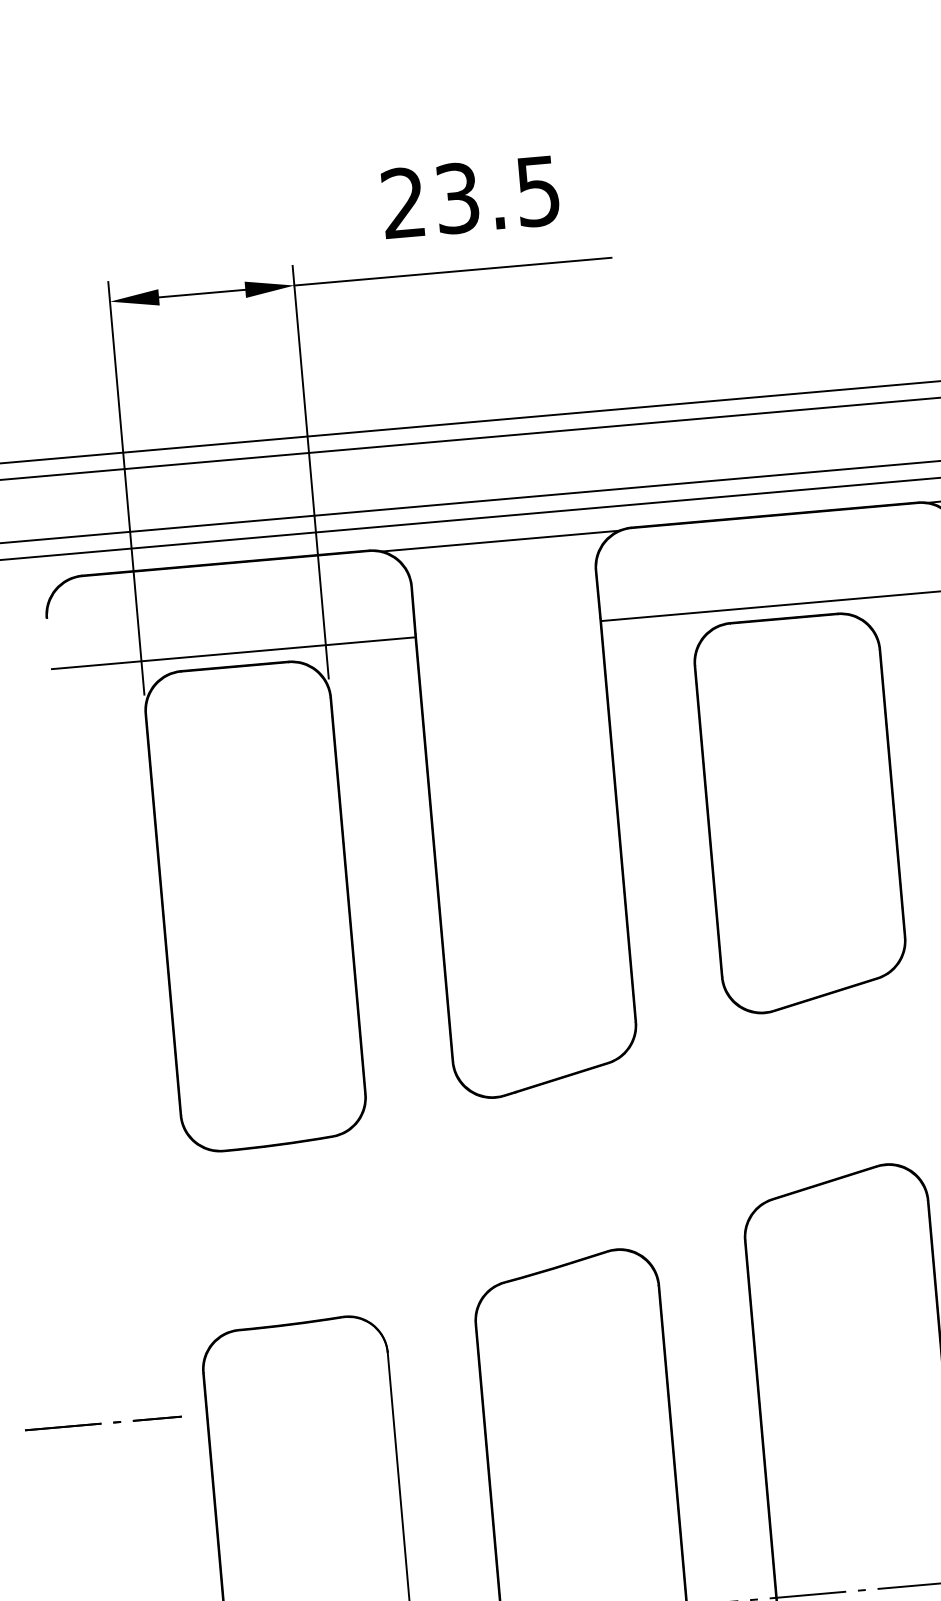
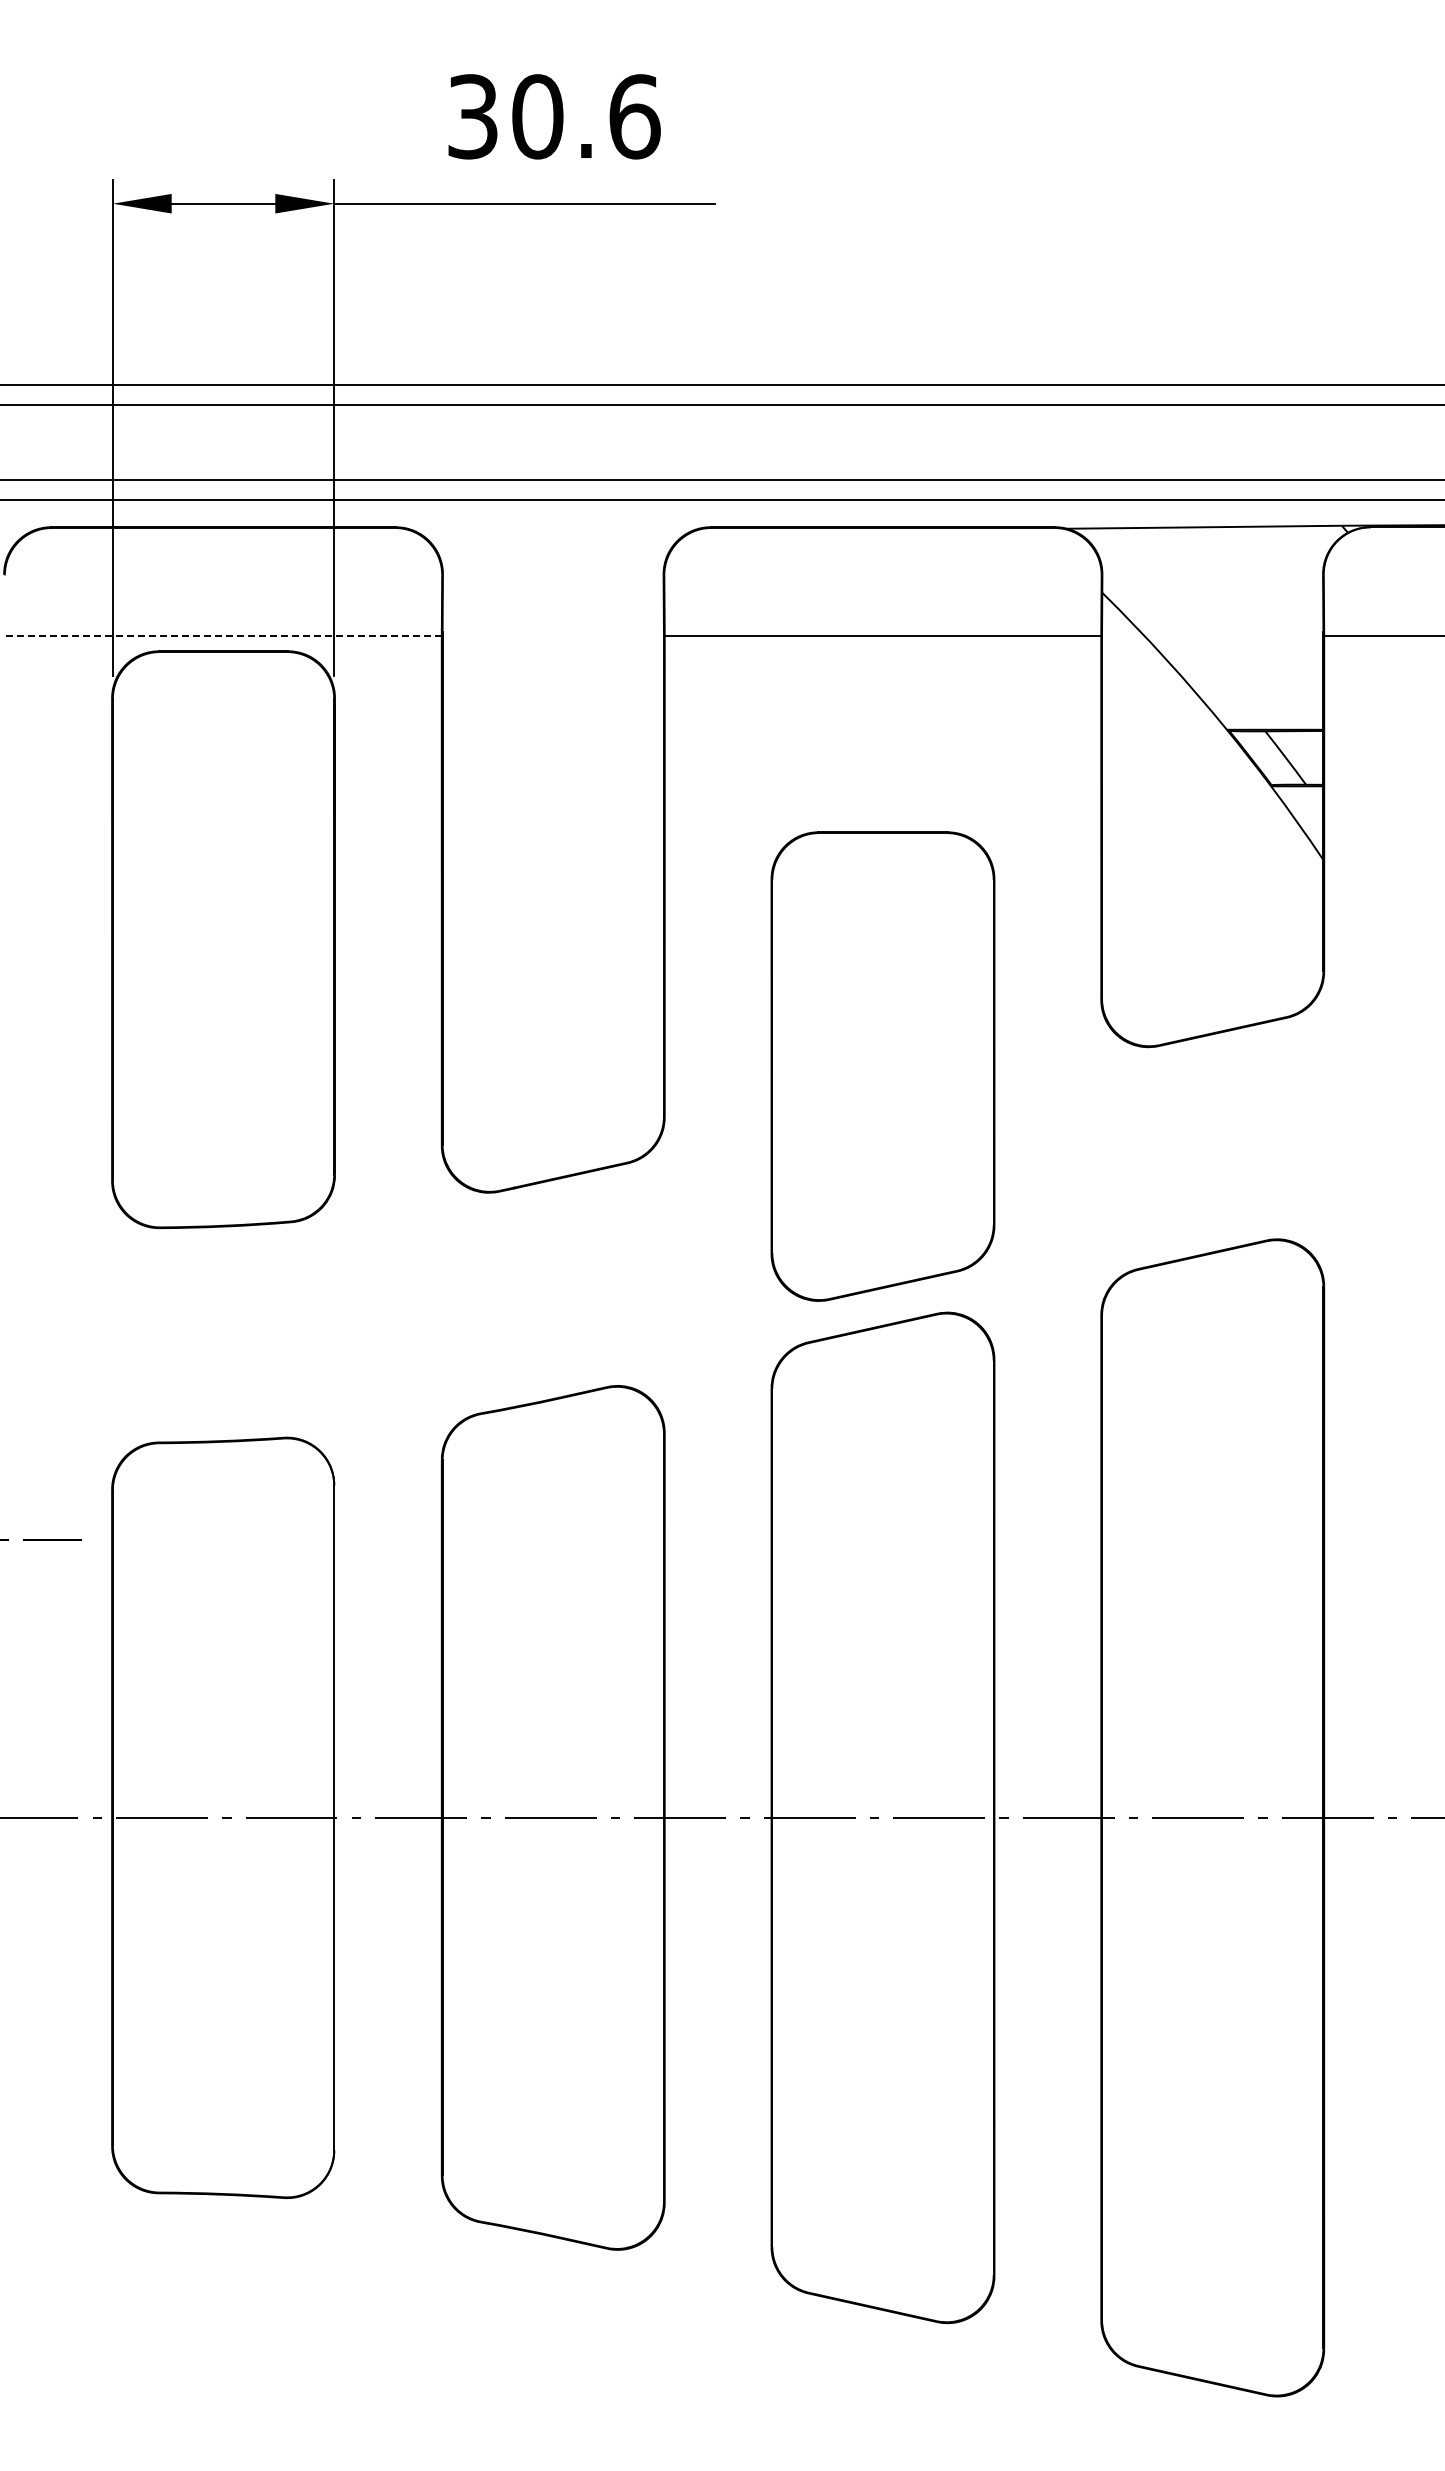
text: (471, 196) -> (554, 116), 23.5 -> 30.6
line: (500, 540) -> (553, 529), removed
line: (233, 653) -> (223, 635), solid -> dashed
part: (800, 813) -> (882, 1066), moved

